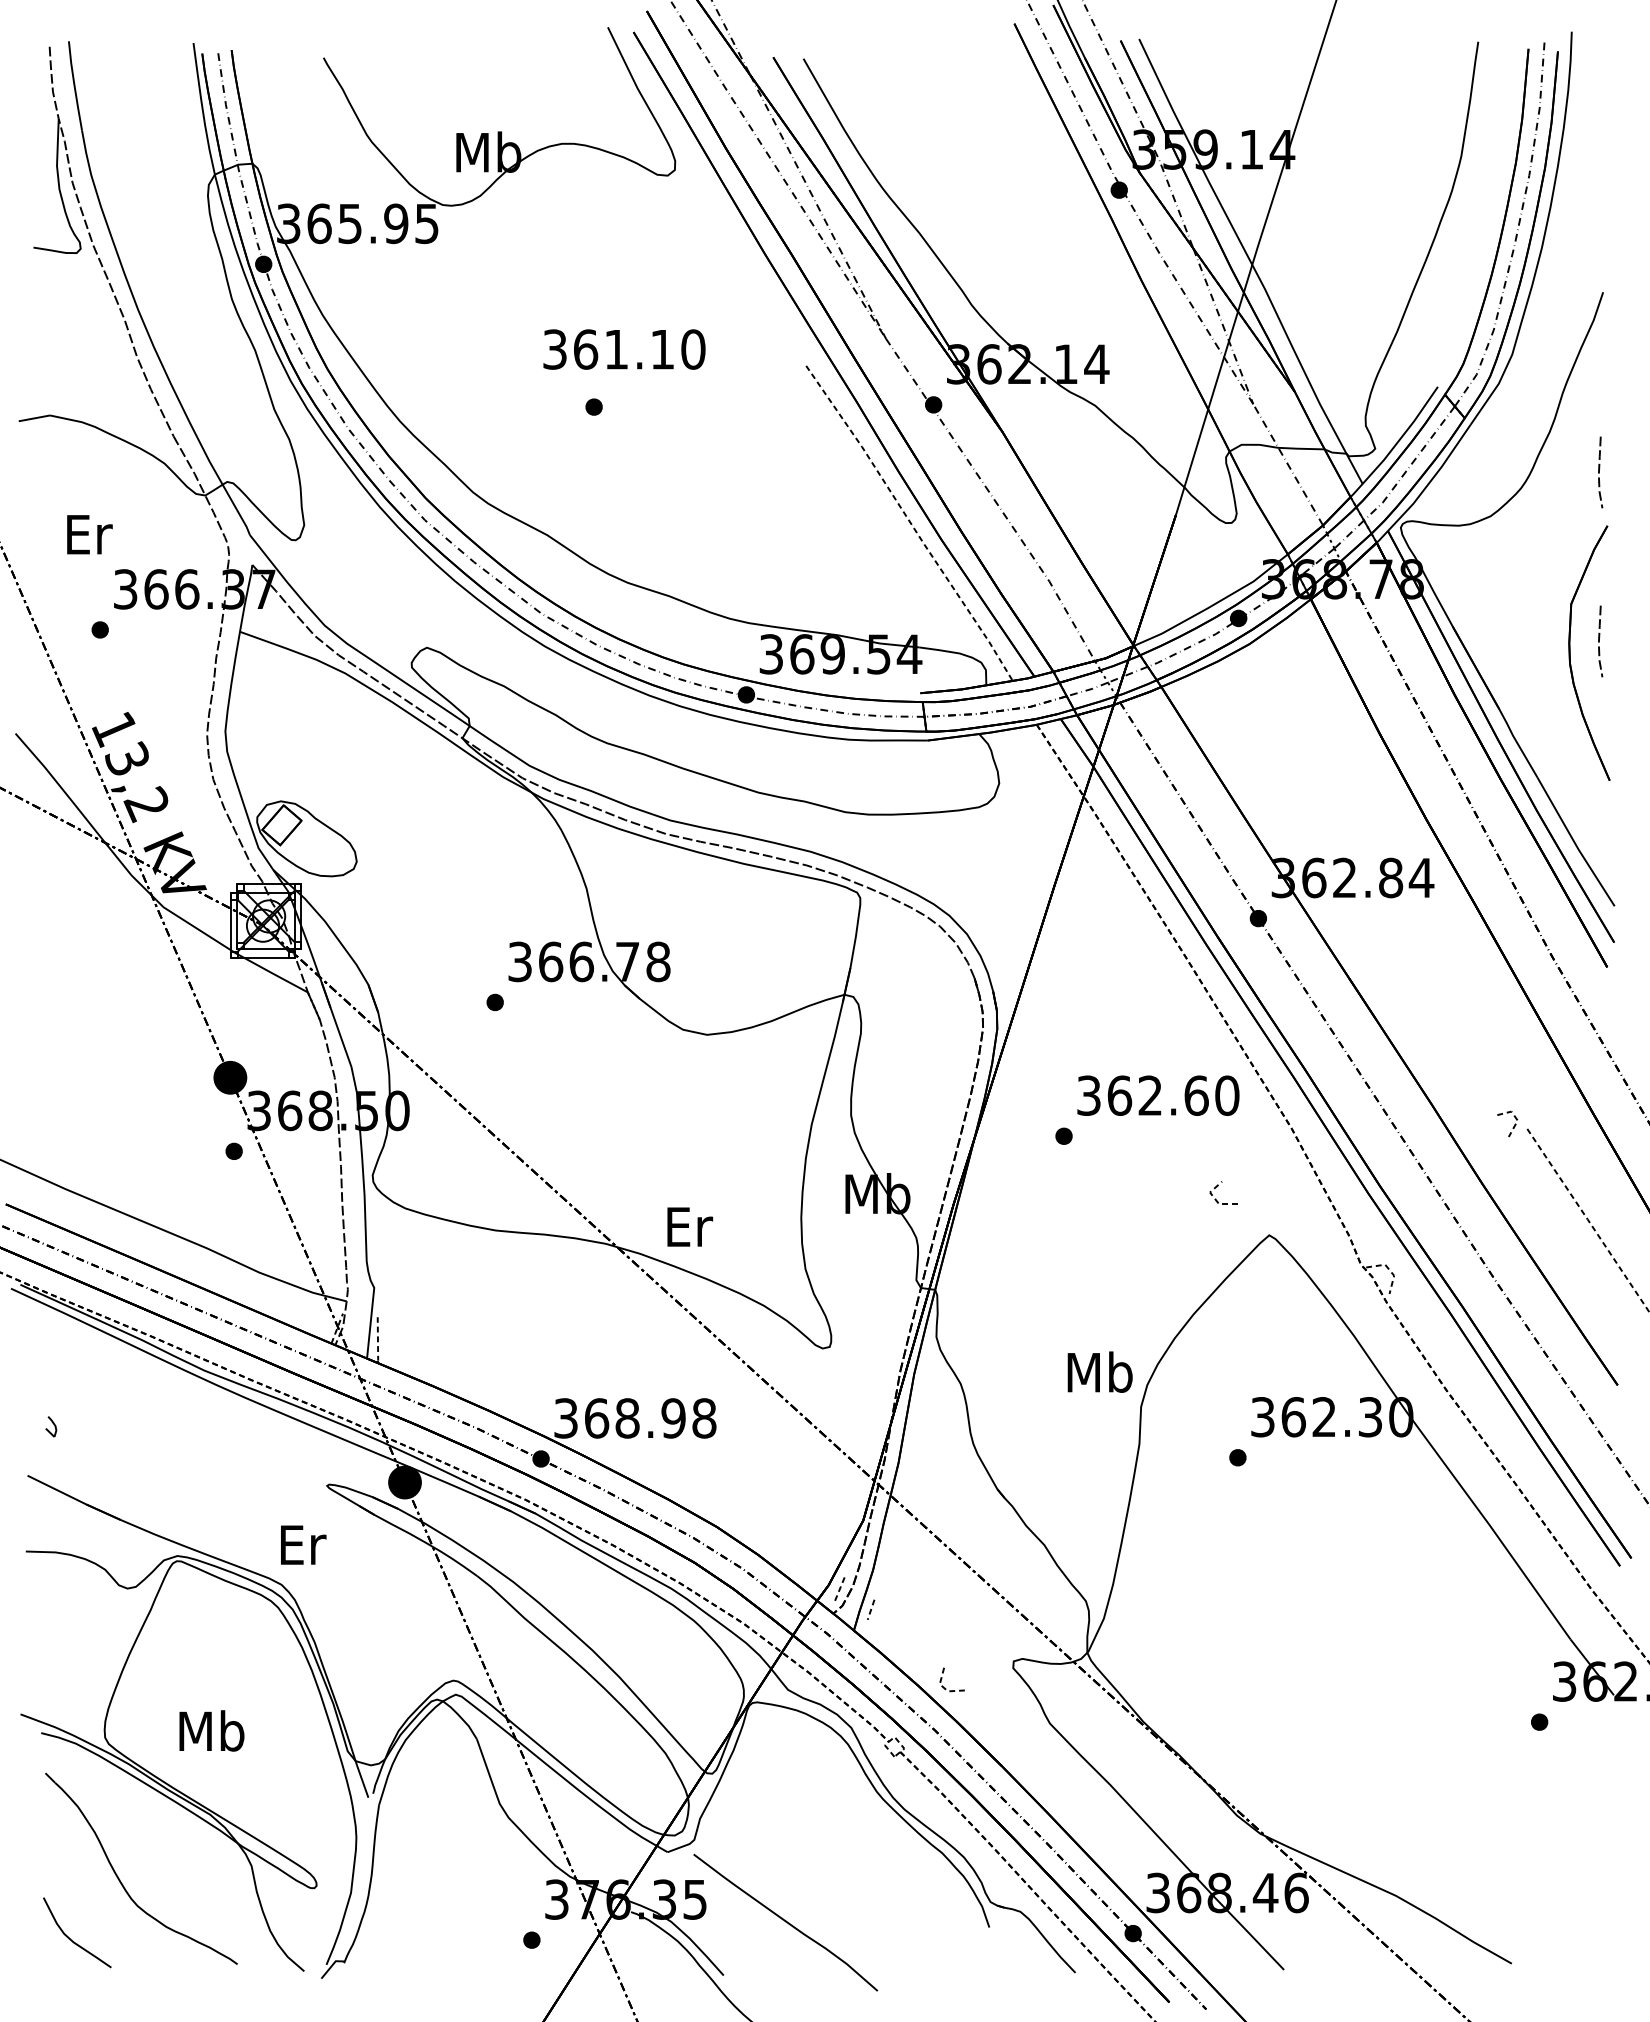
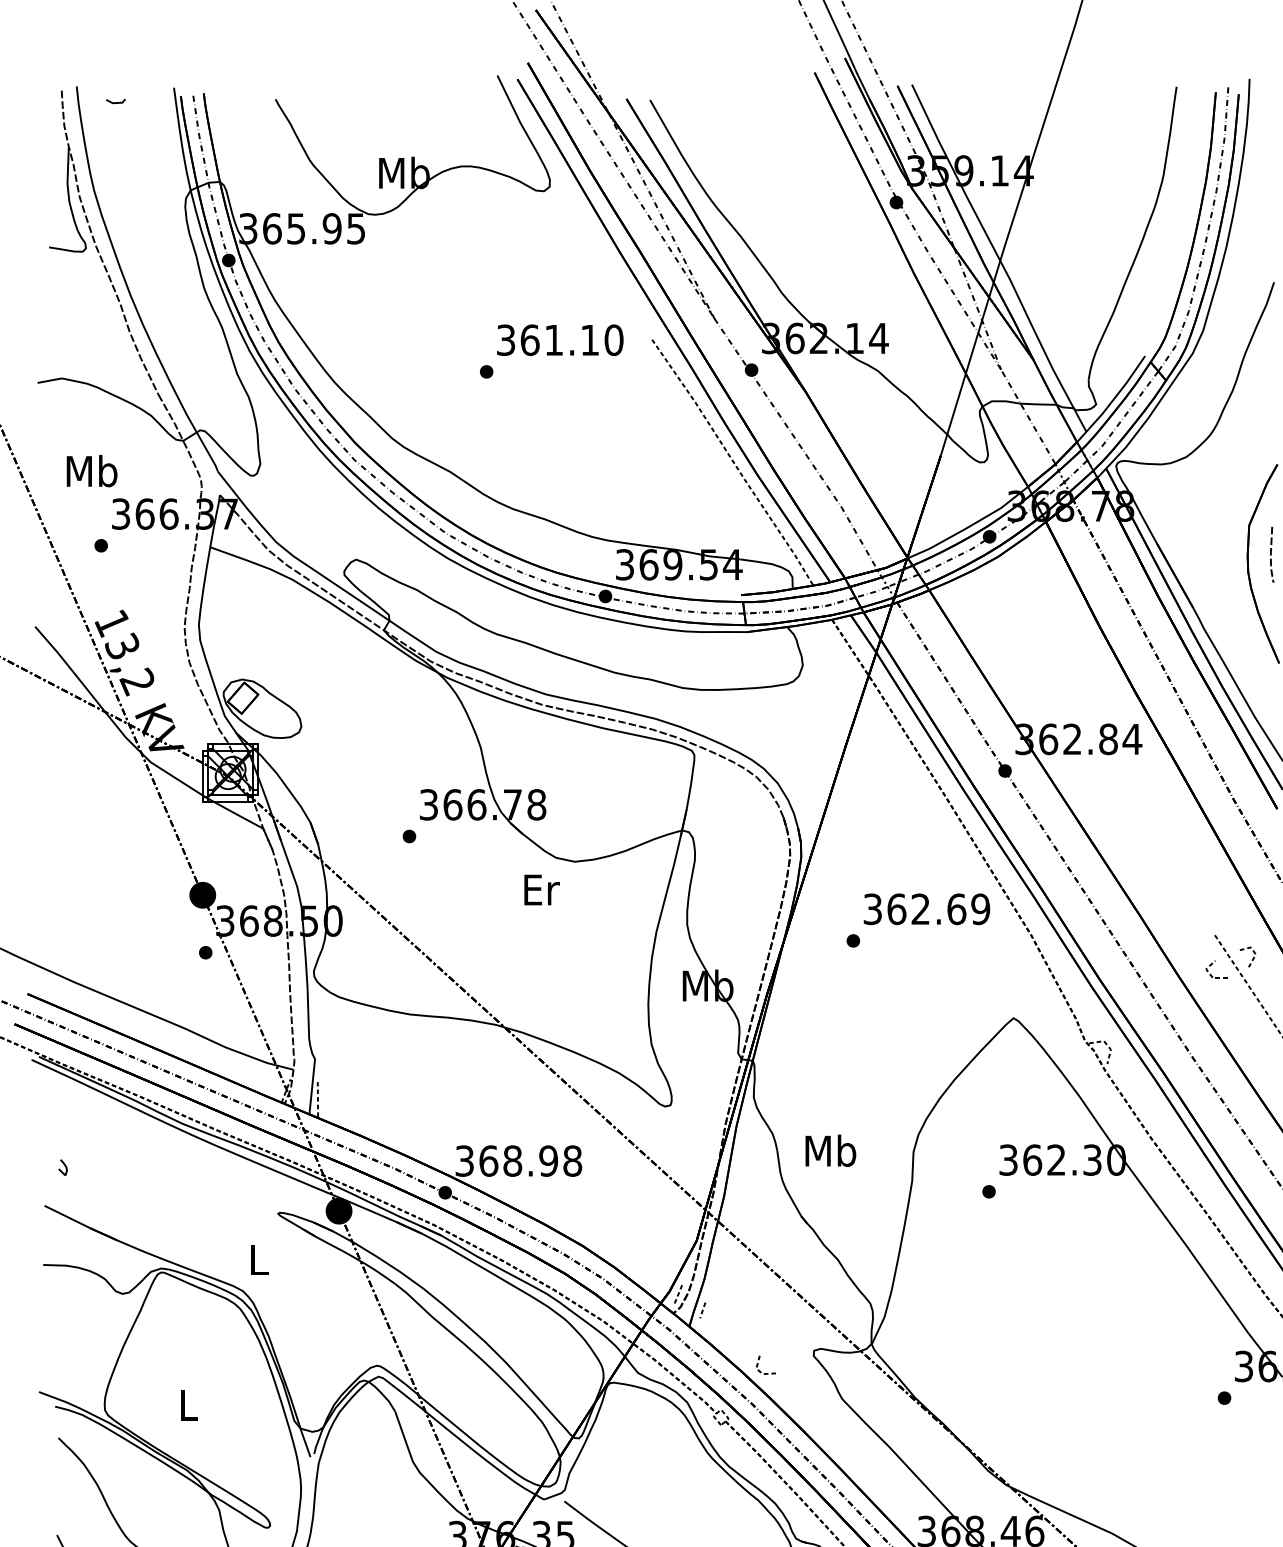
line: (118, 61) -> (115, 102), added
text: (624, 349) -> (560, 340), moved
line: (1599, 472) -> (1271, 422), removed
text: (88, 533) -> (92, 470), Er -> Mb
text: (1227, 1095) -> (980, 909), 362.60 -> 362.69
line: (1512, 1127) -> (1251, 959), moved
line: (1218, 1186) -> (1212, 964), moved
text: (690, 1226) -> (542, 889), moved
text: (1099, 1371) -> (830, 1150), moved
text: (303, 1544) -> (259, 1259), Er -> L
text: (211, 1730) -> (188, 1404), Mb -> L

